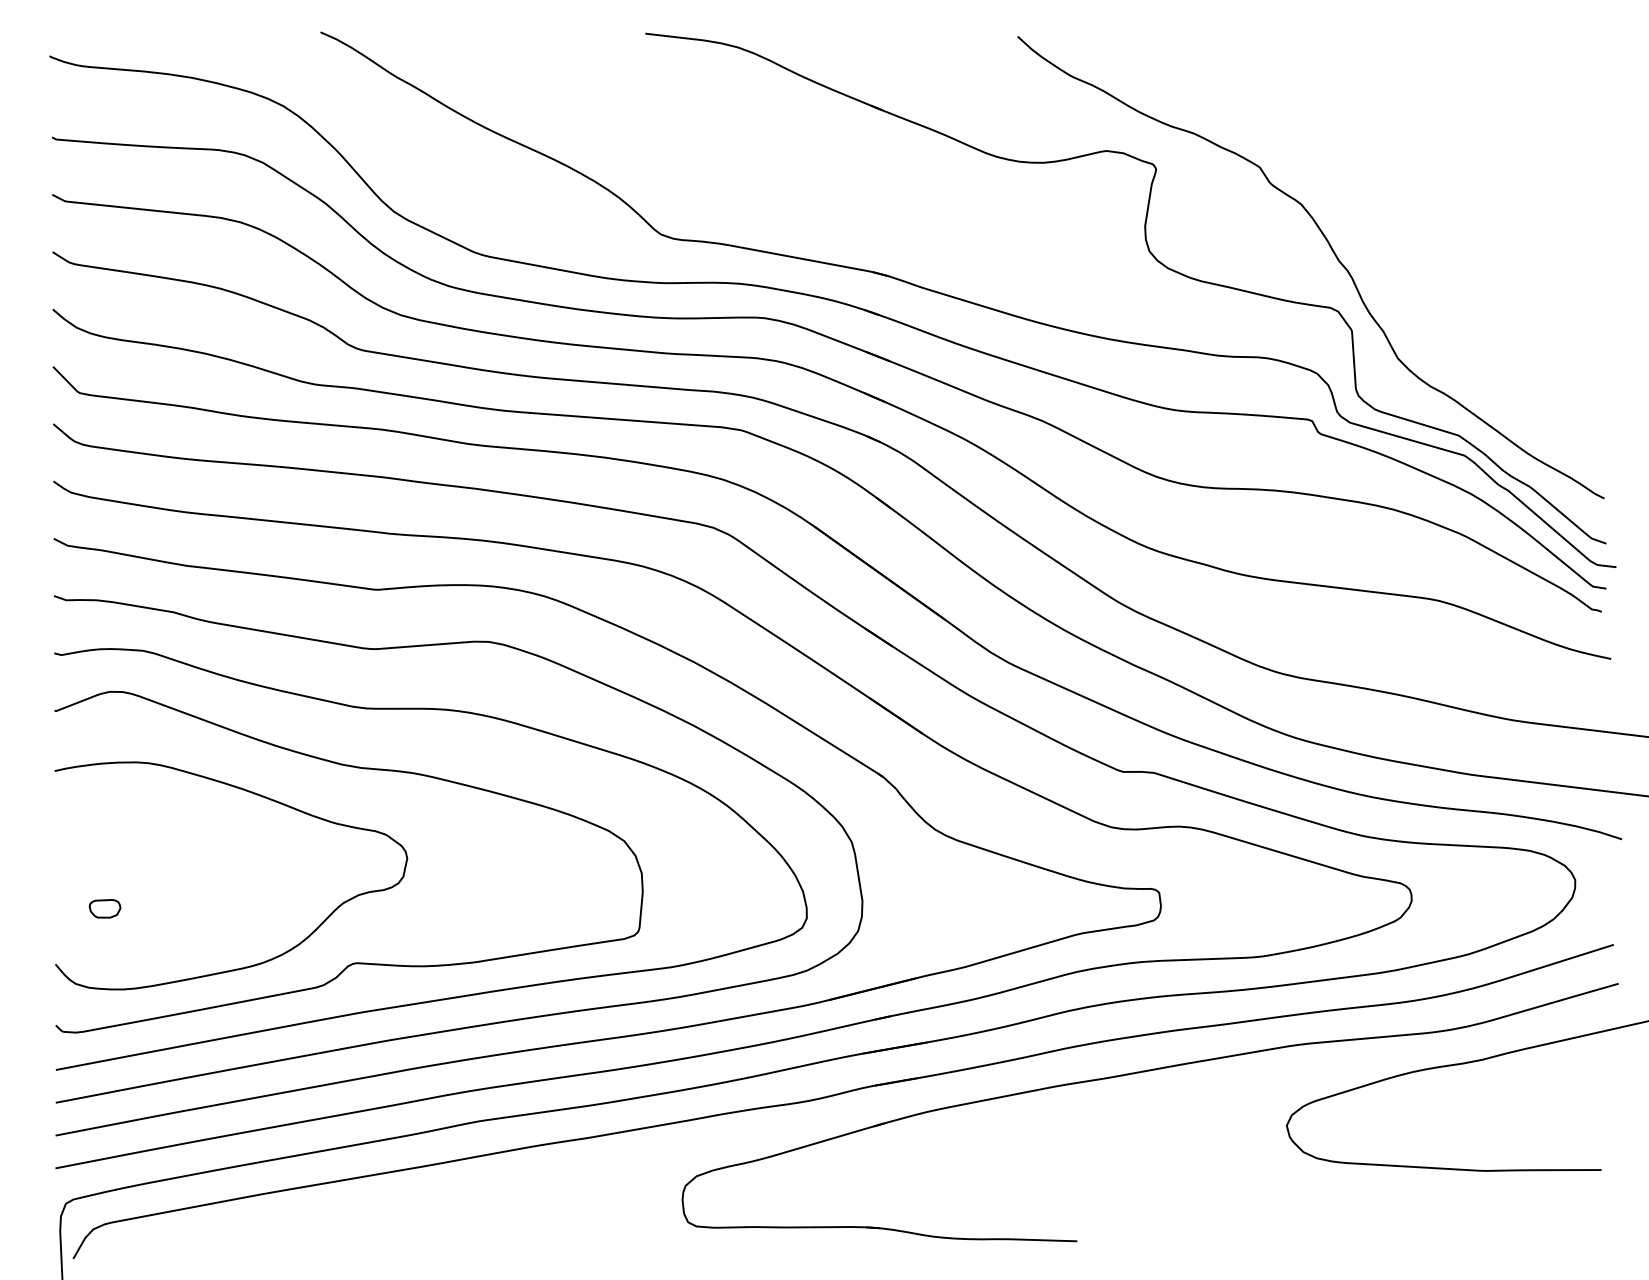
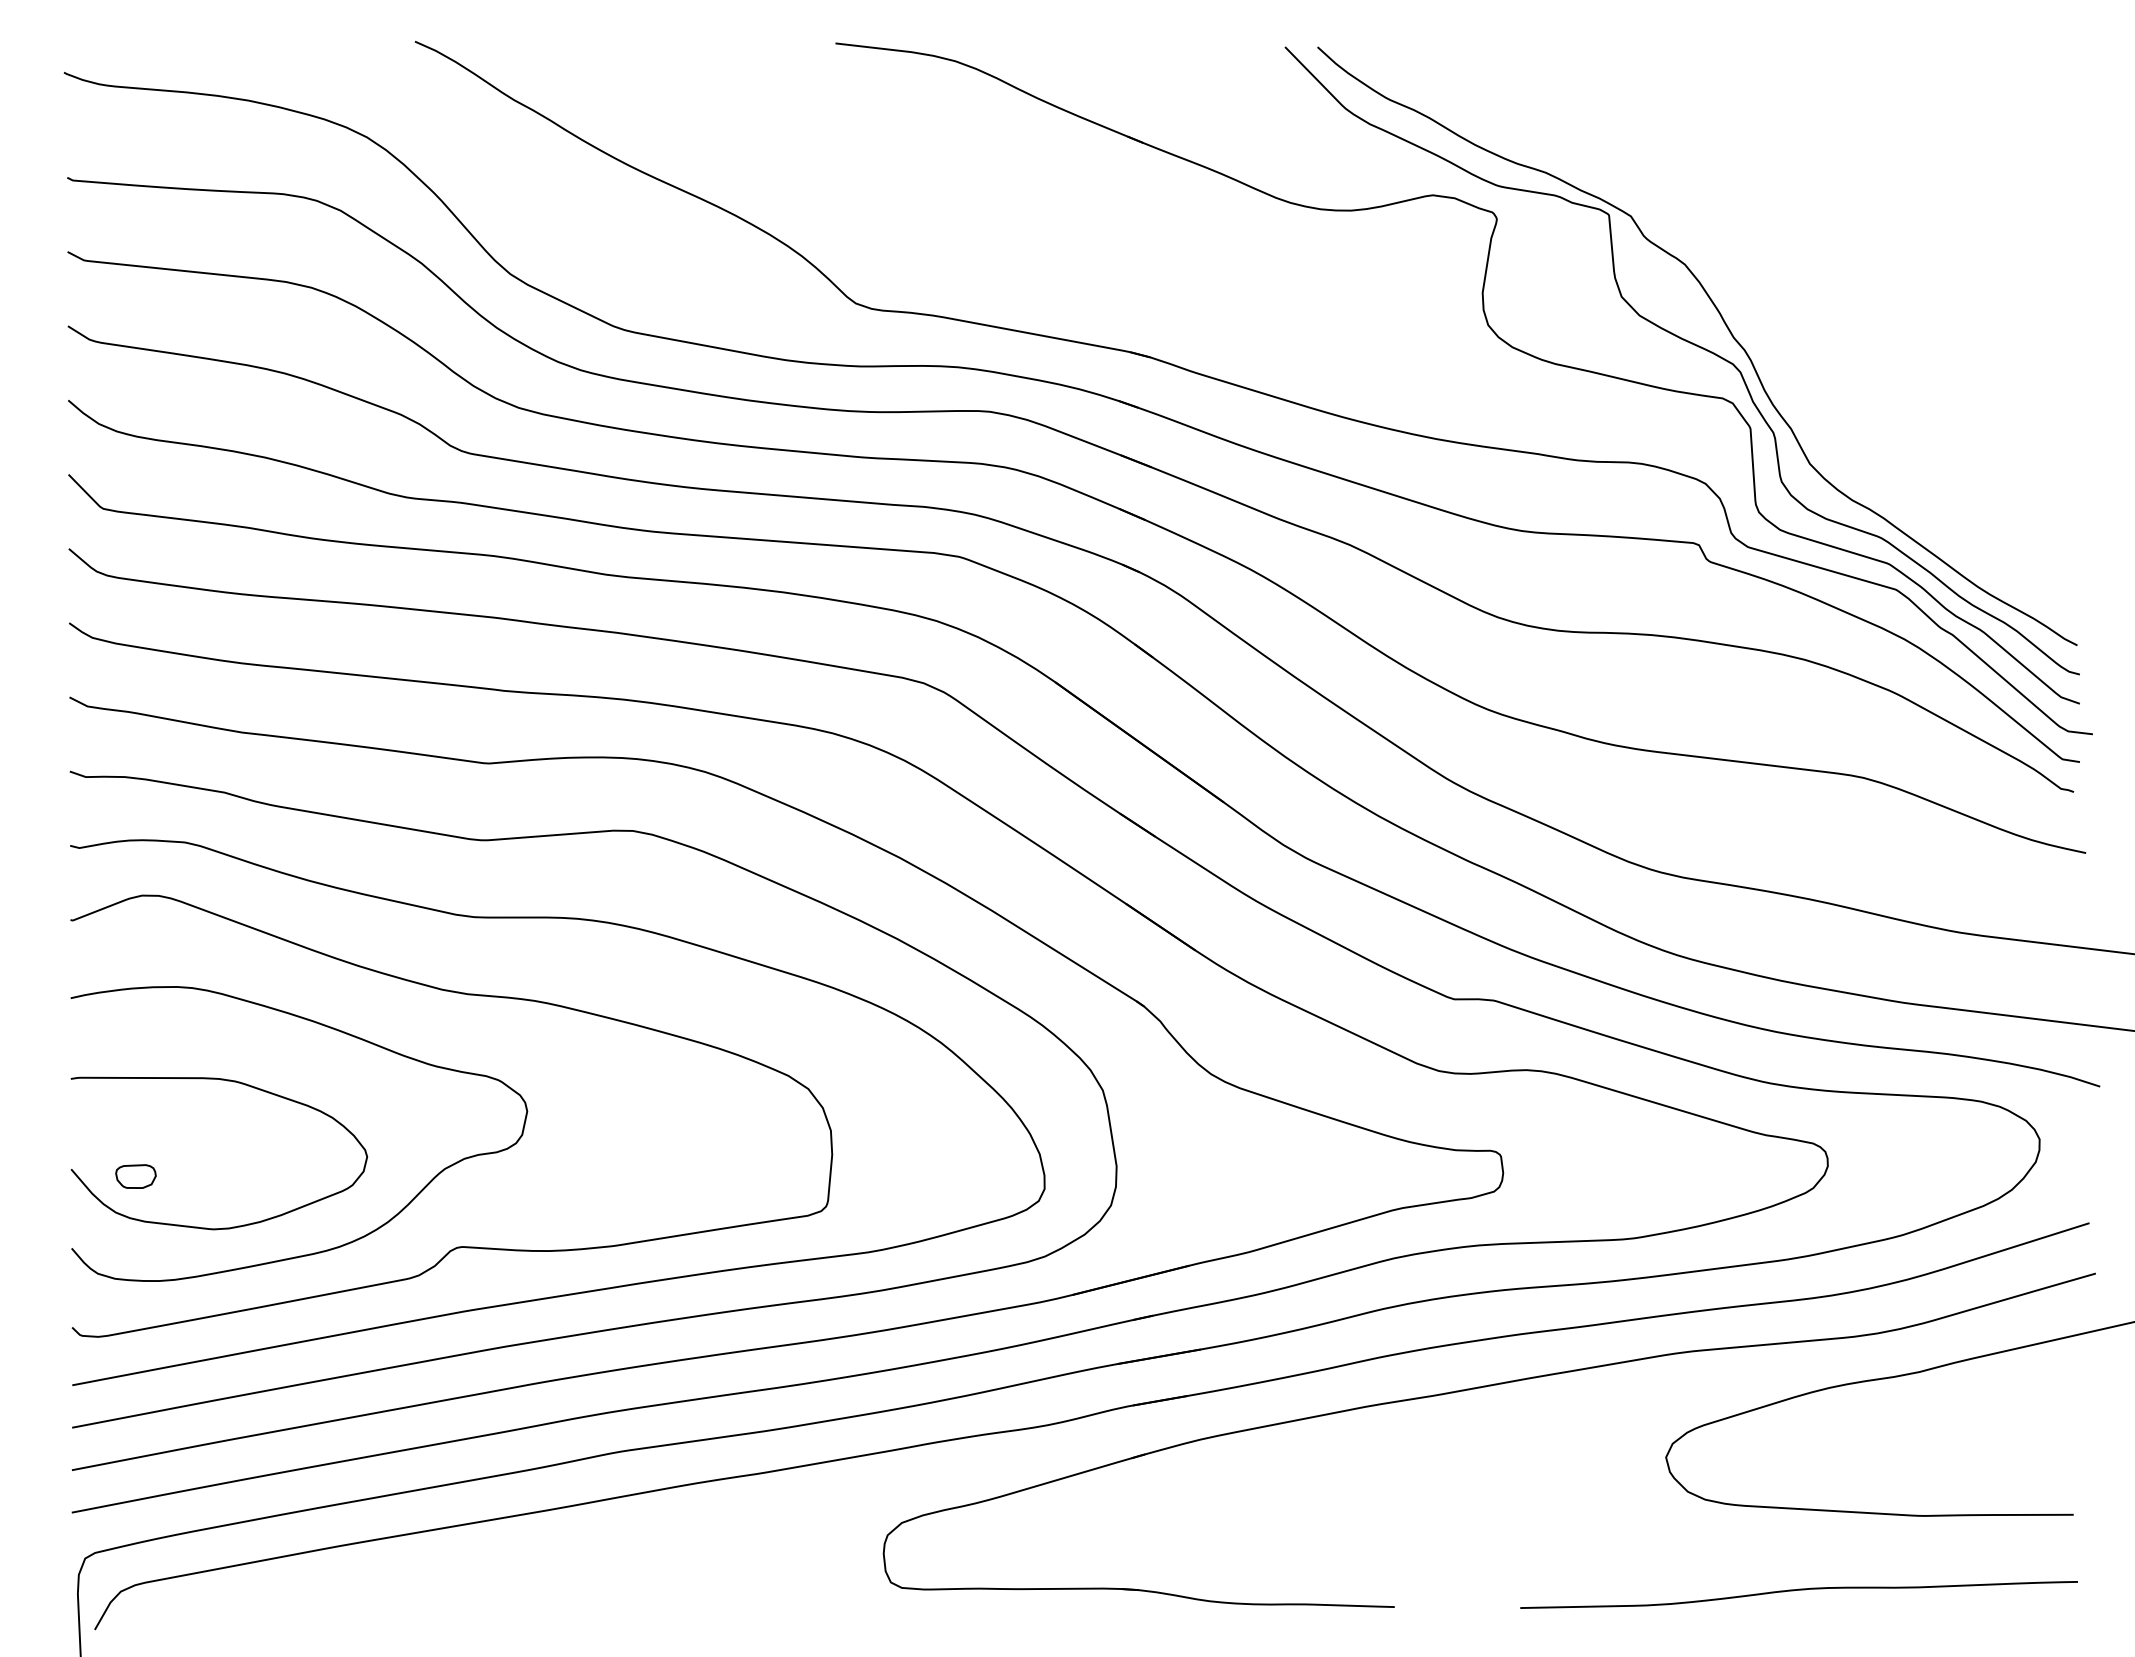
curve: (1304, 265) -> (1689, 343), added
curve: (175, 835) -> (227, 1081), added
curve: (1389, 1228) -> (1798, 1590), added

